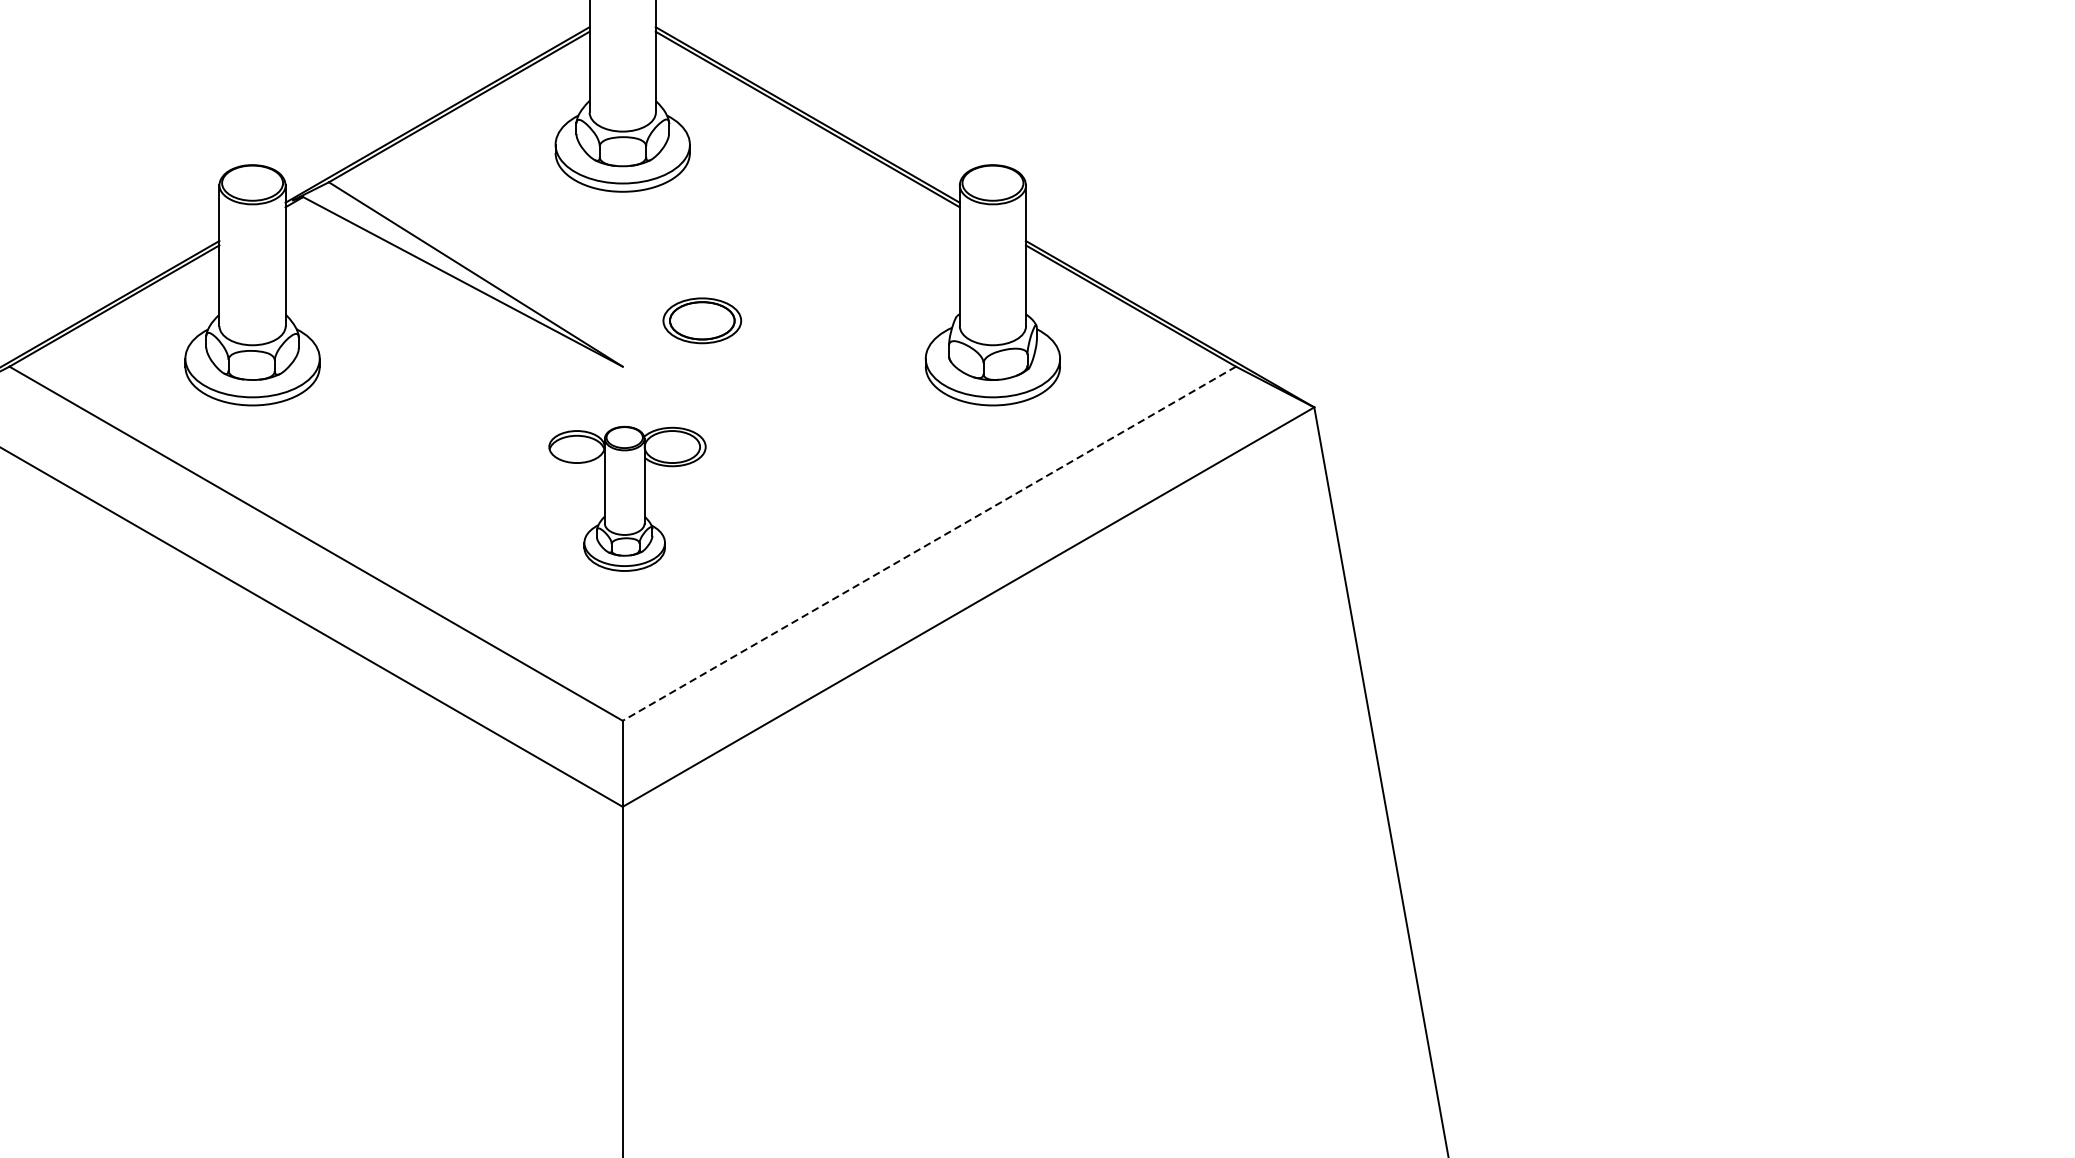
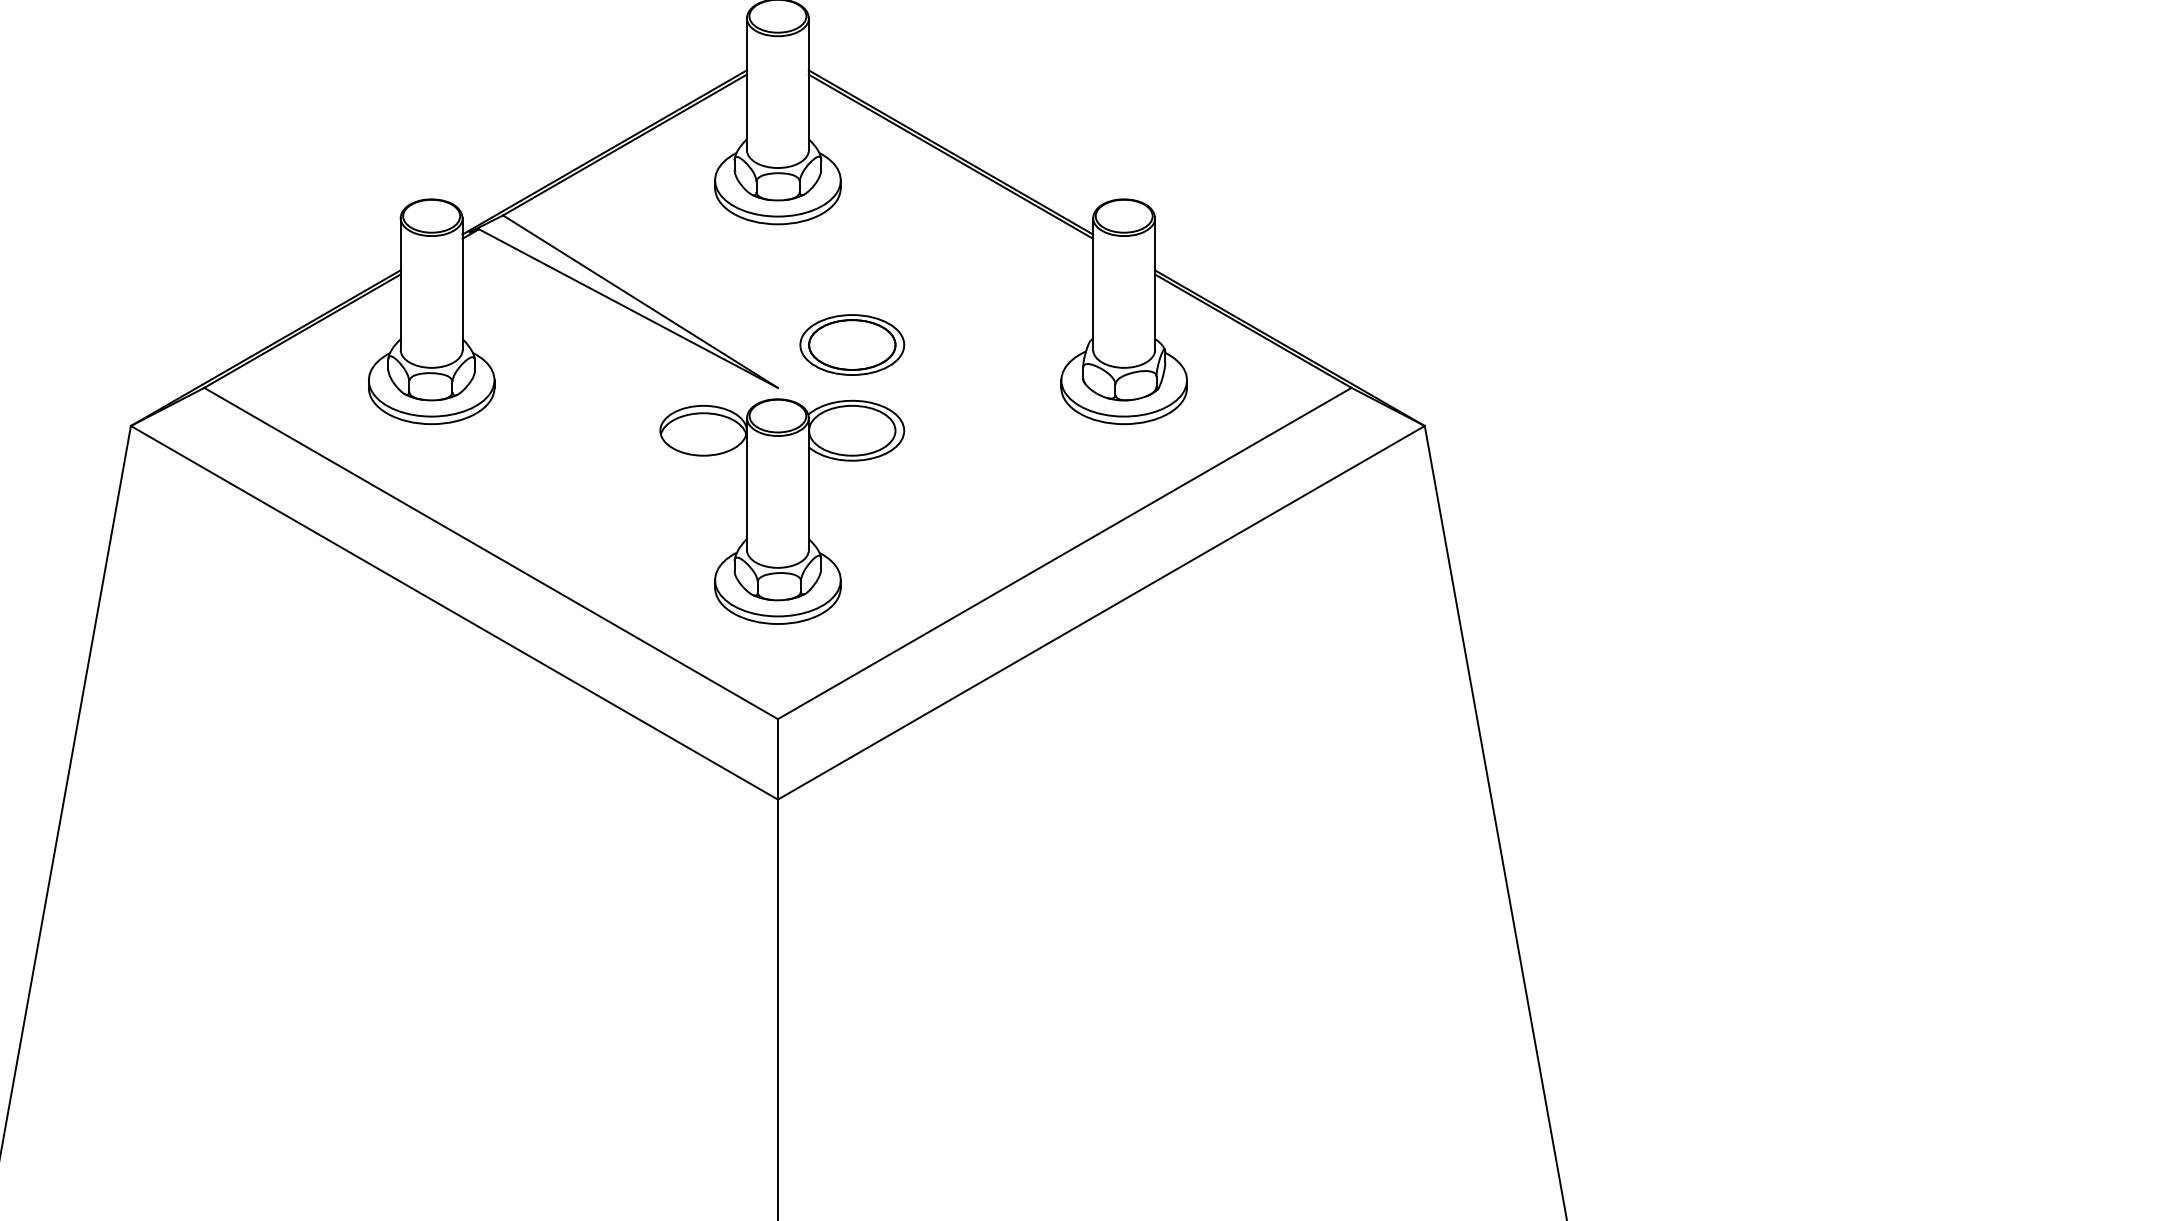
part: (702, 320) -> (852, 344), size x1.43
part: (627, 498) -> (782, 511), size x1.67
line: (929, 543) -> (1064, 553), dashed -> solid

